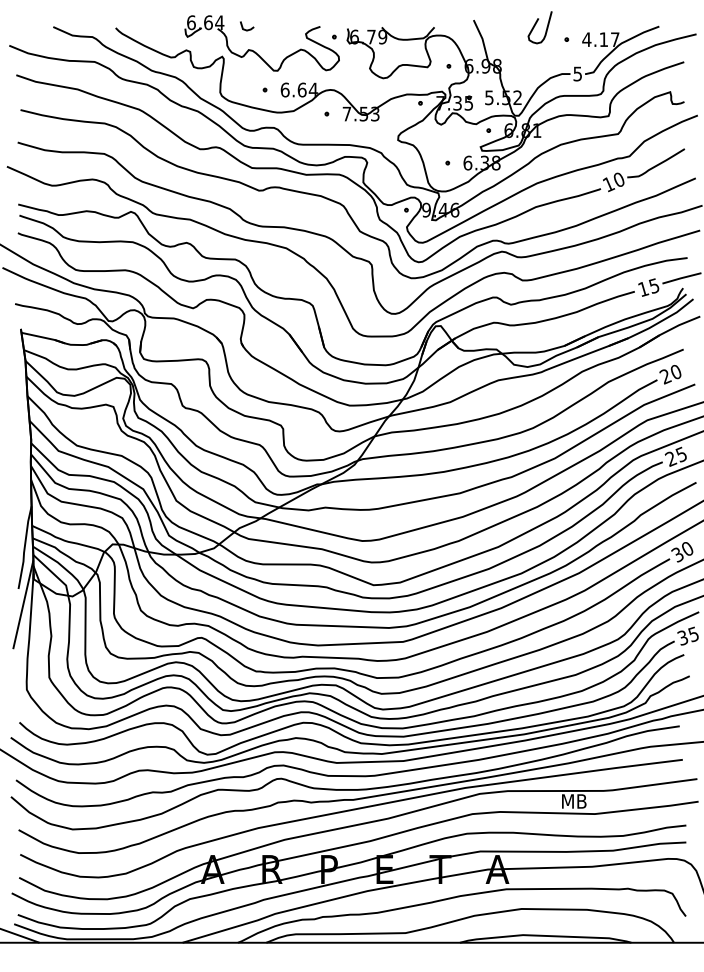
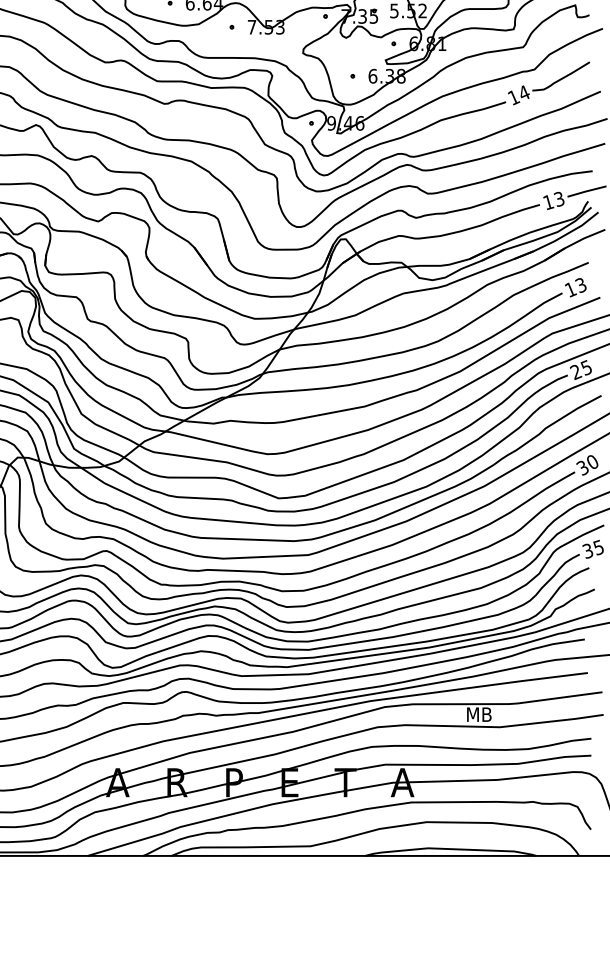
text: (618, 179) -> (523, 92), 10 -> 14
text: (654, 284) -> (559, 197), 15 -> 13
text: (670, 374) -> (575, 287), 20 -> 13

